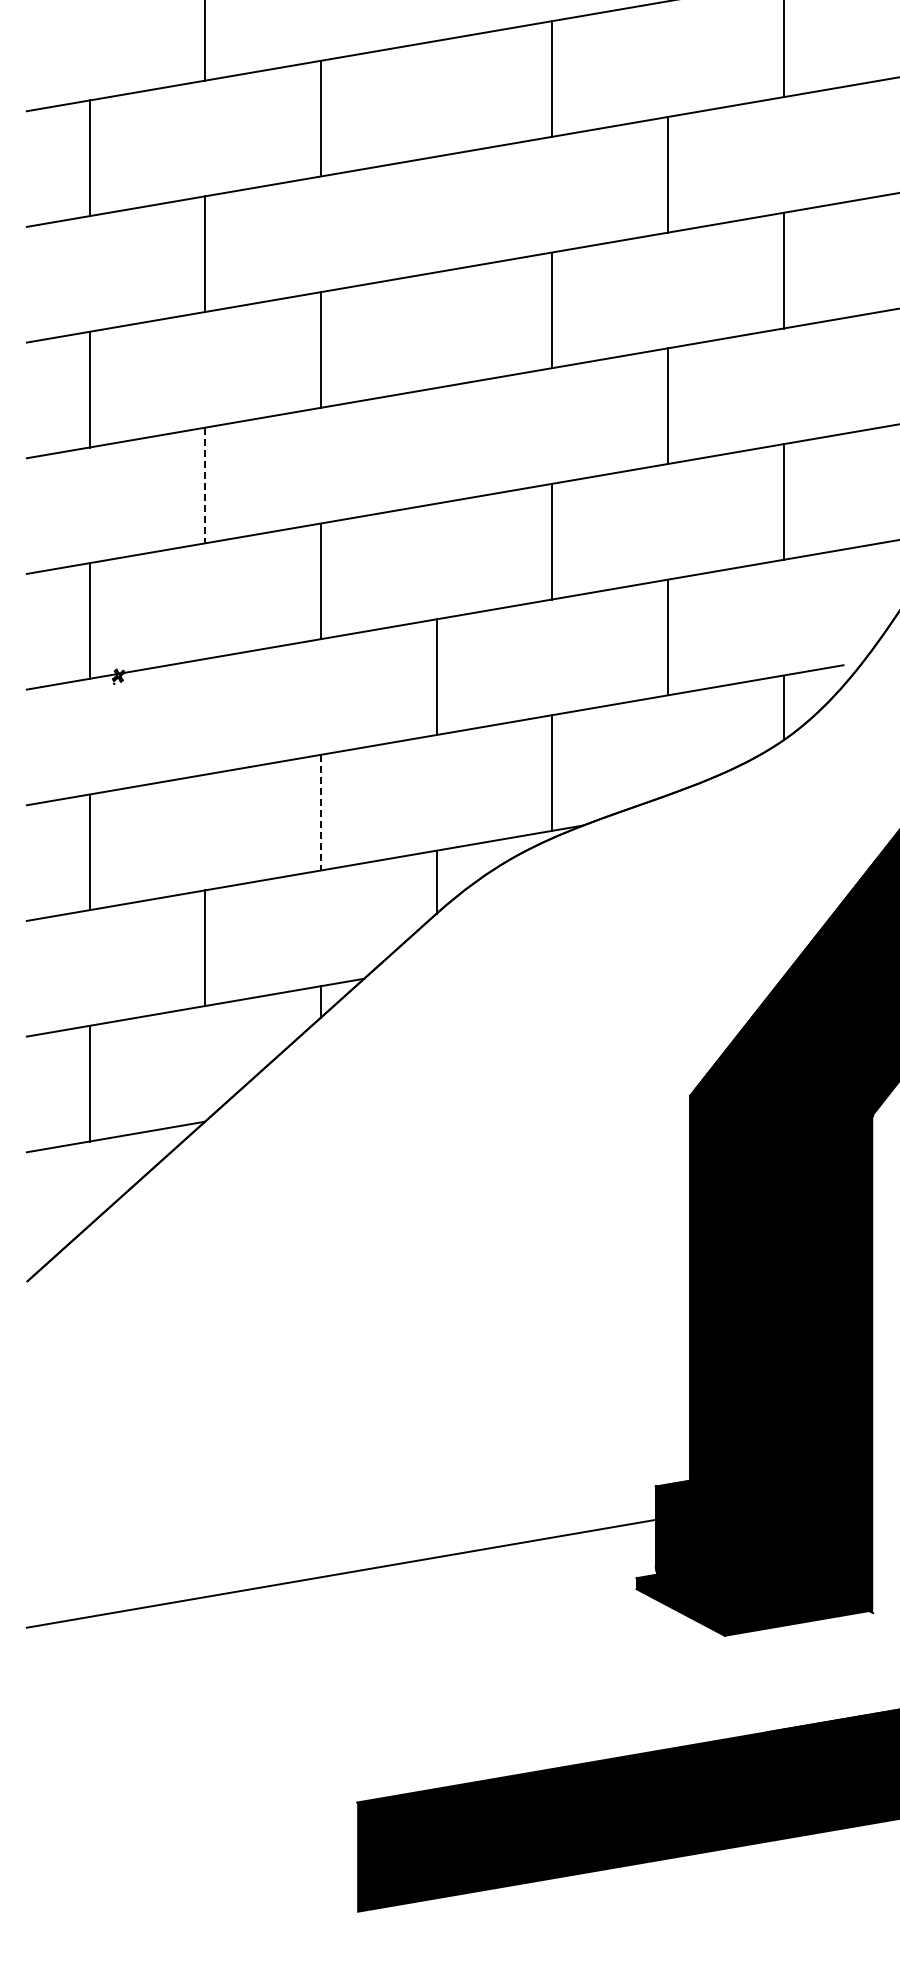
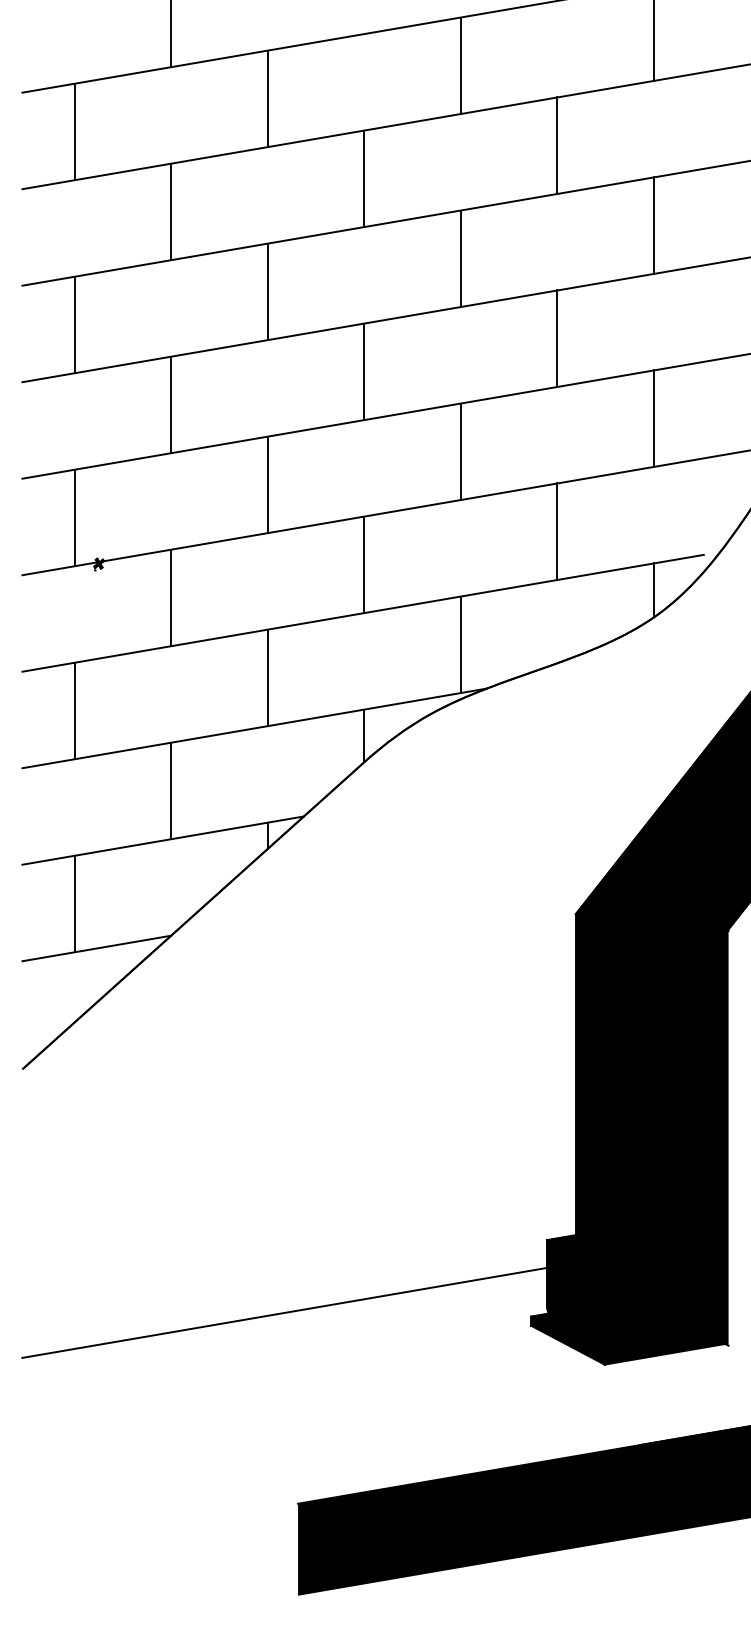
line: (436, 214) -> (364, 178), added
line: (436, 445) -> (364, 371), added
line: (205, 485) -> (171, 404), dashed -> solid
line: (205, 716) -> (171, 597), added
line: (320, 812) -> (267, 677), dashed -> solid

